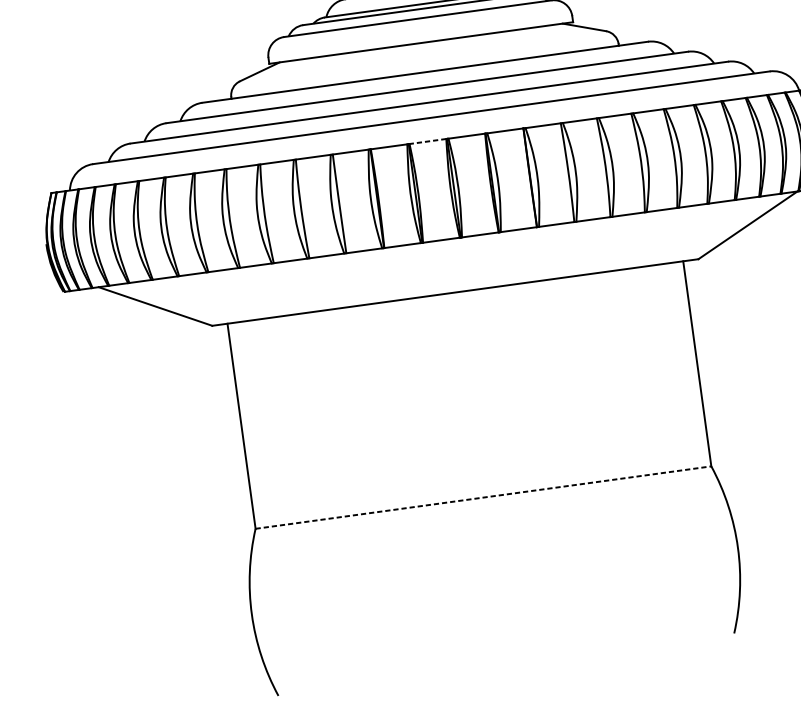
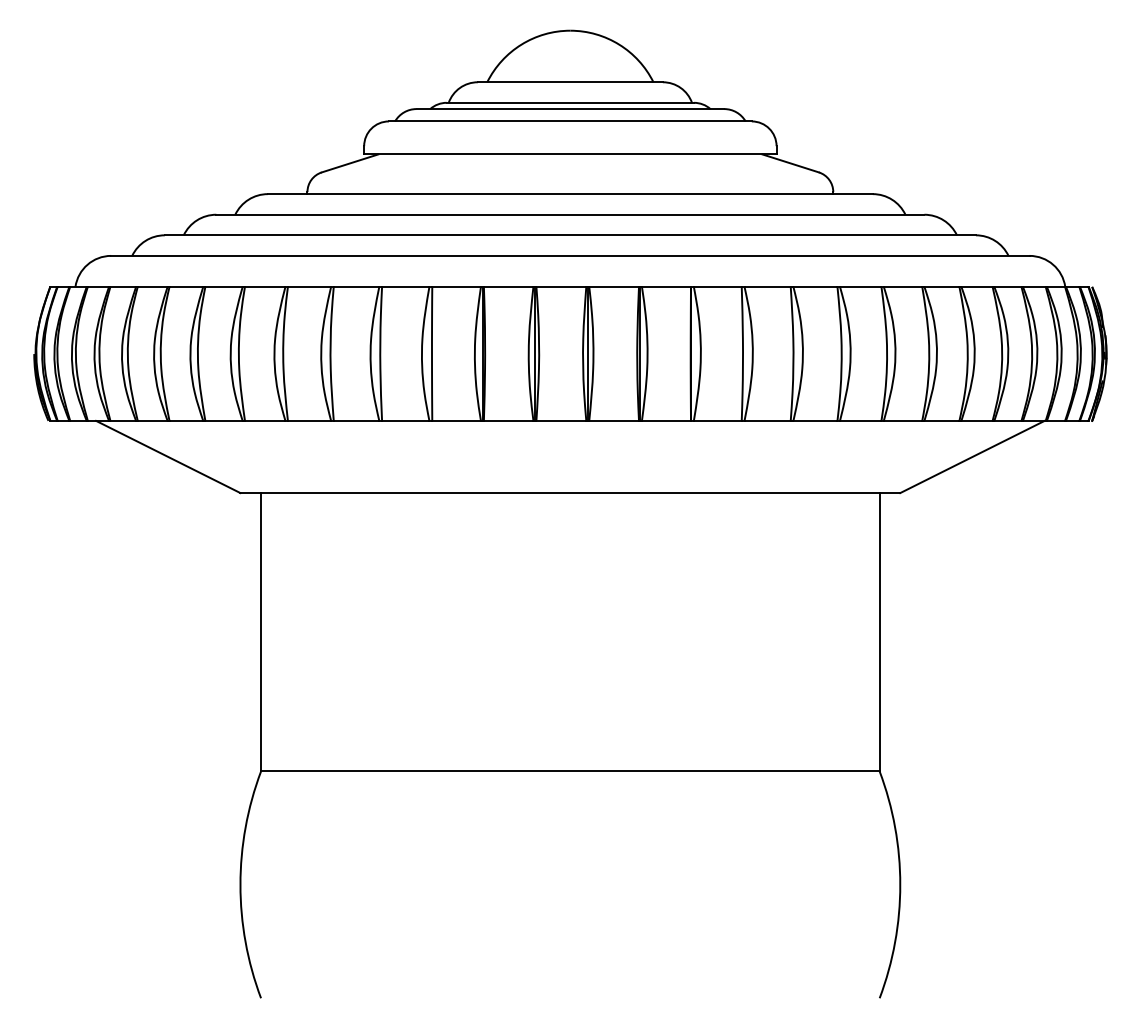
line: (427, 141) -> (561, 286), dashed -> solid
line: (483, 497) -> (570, 771), dashed -> solid

